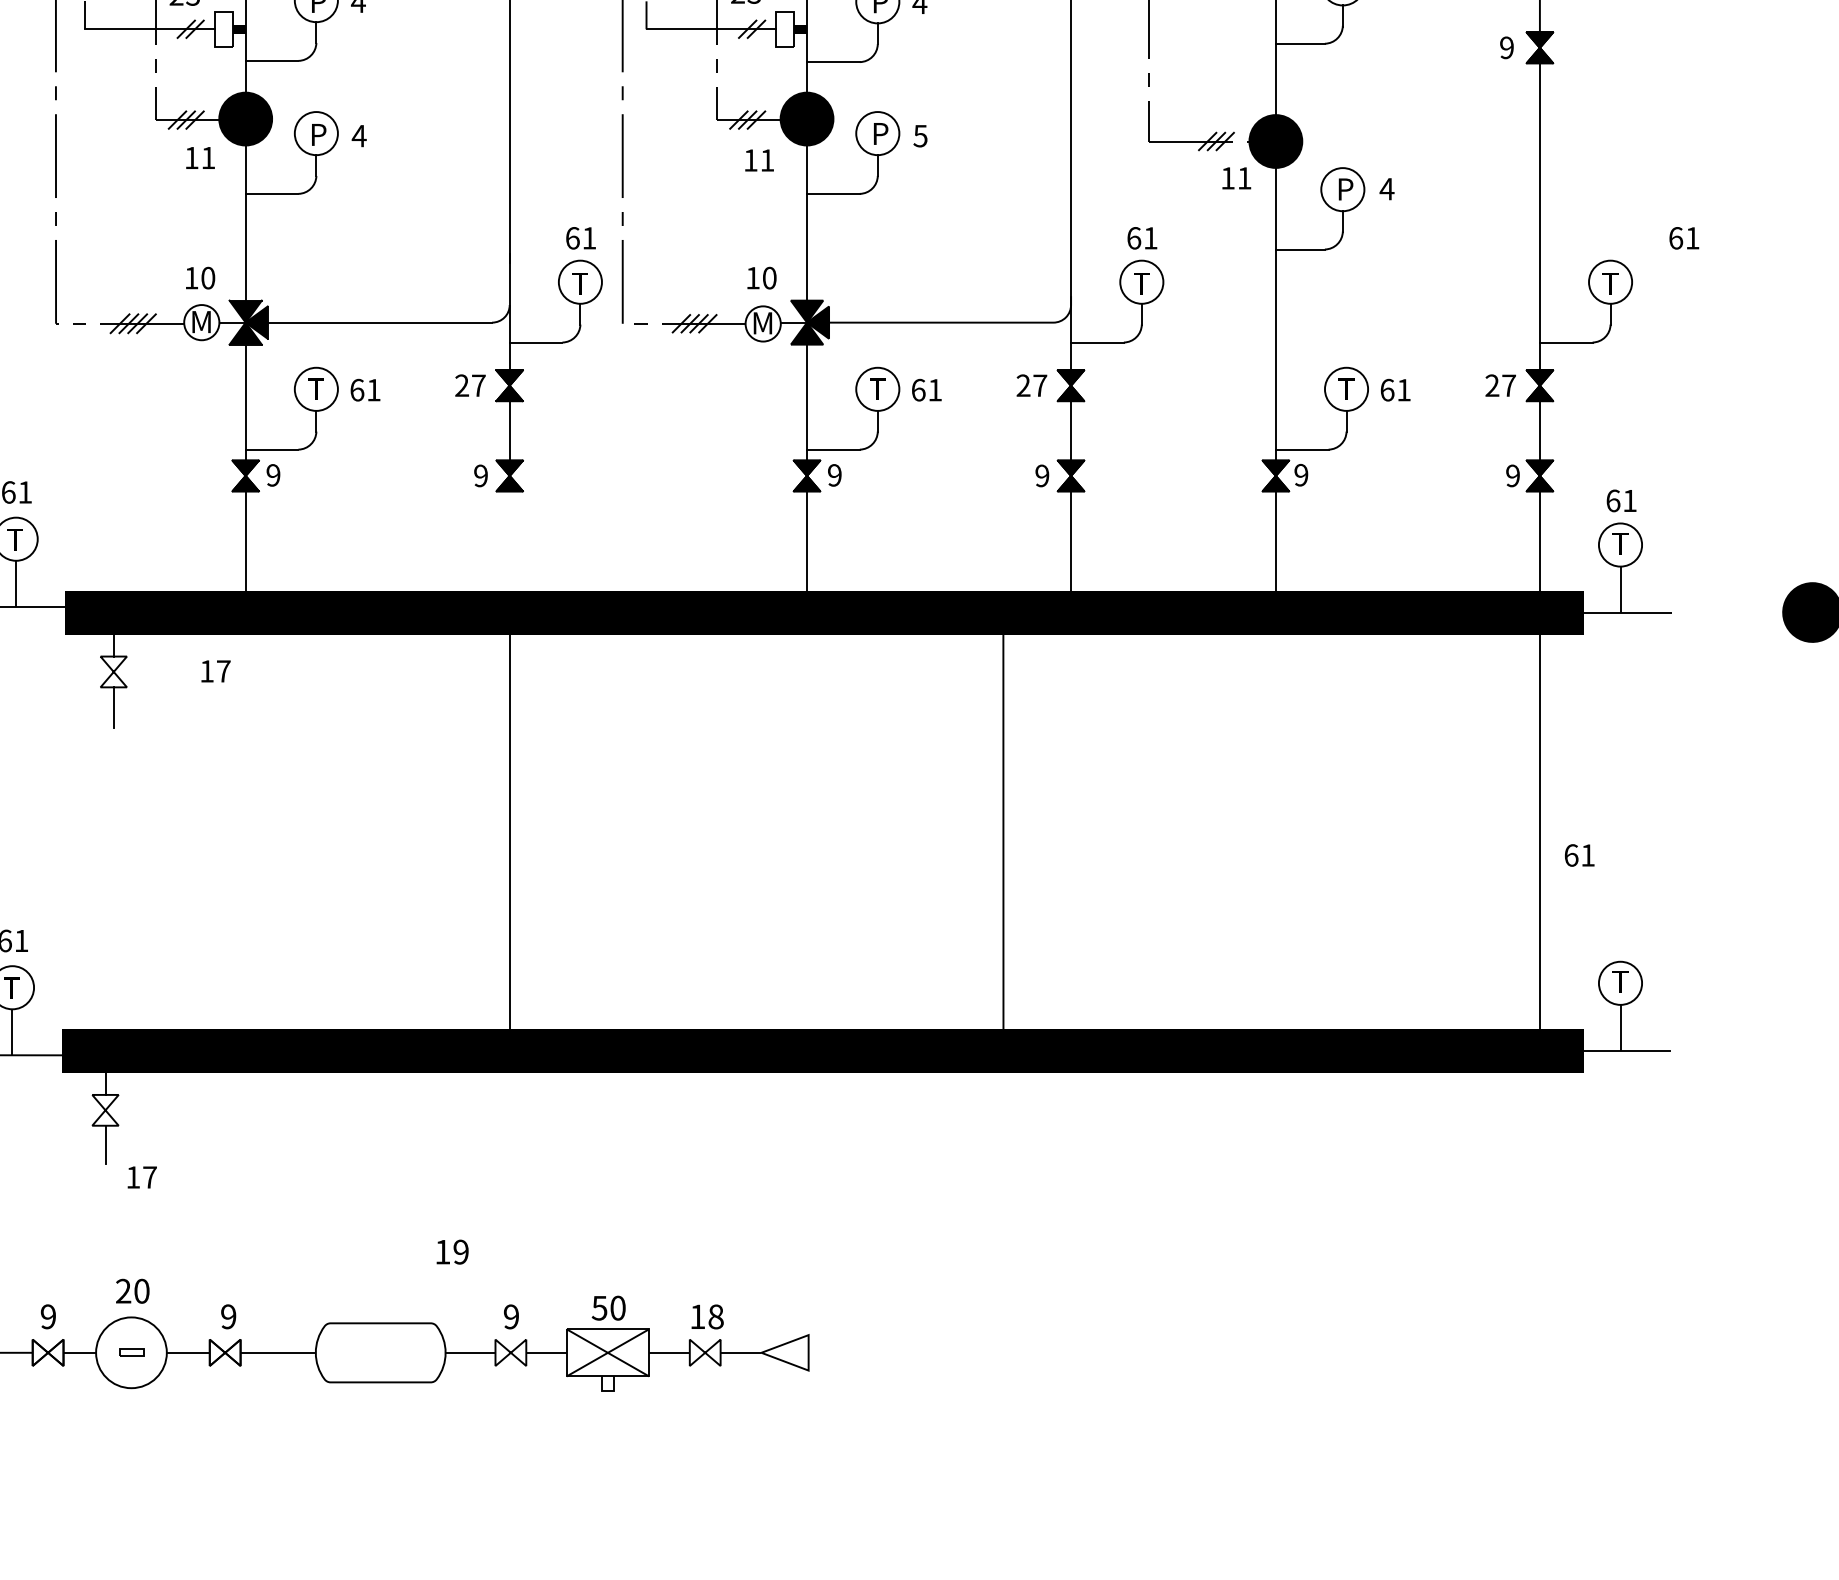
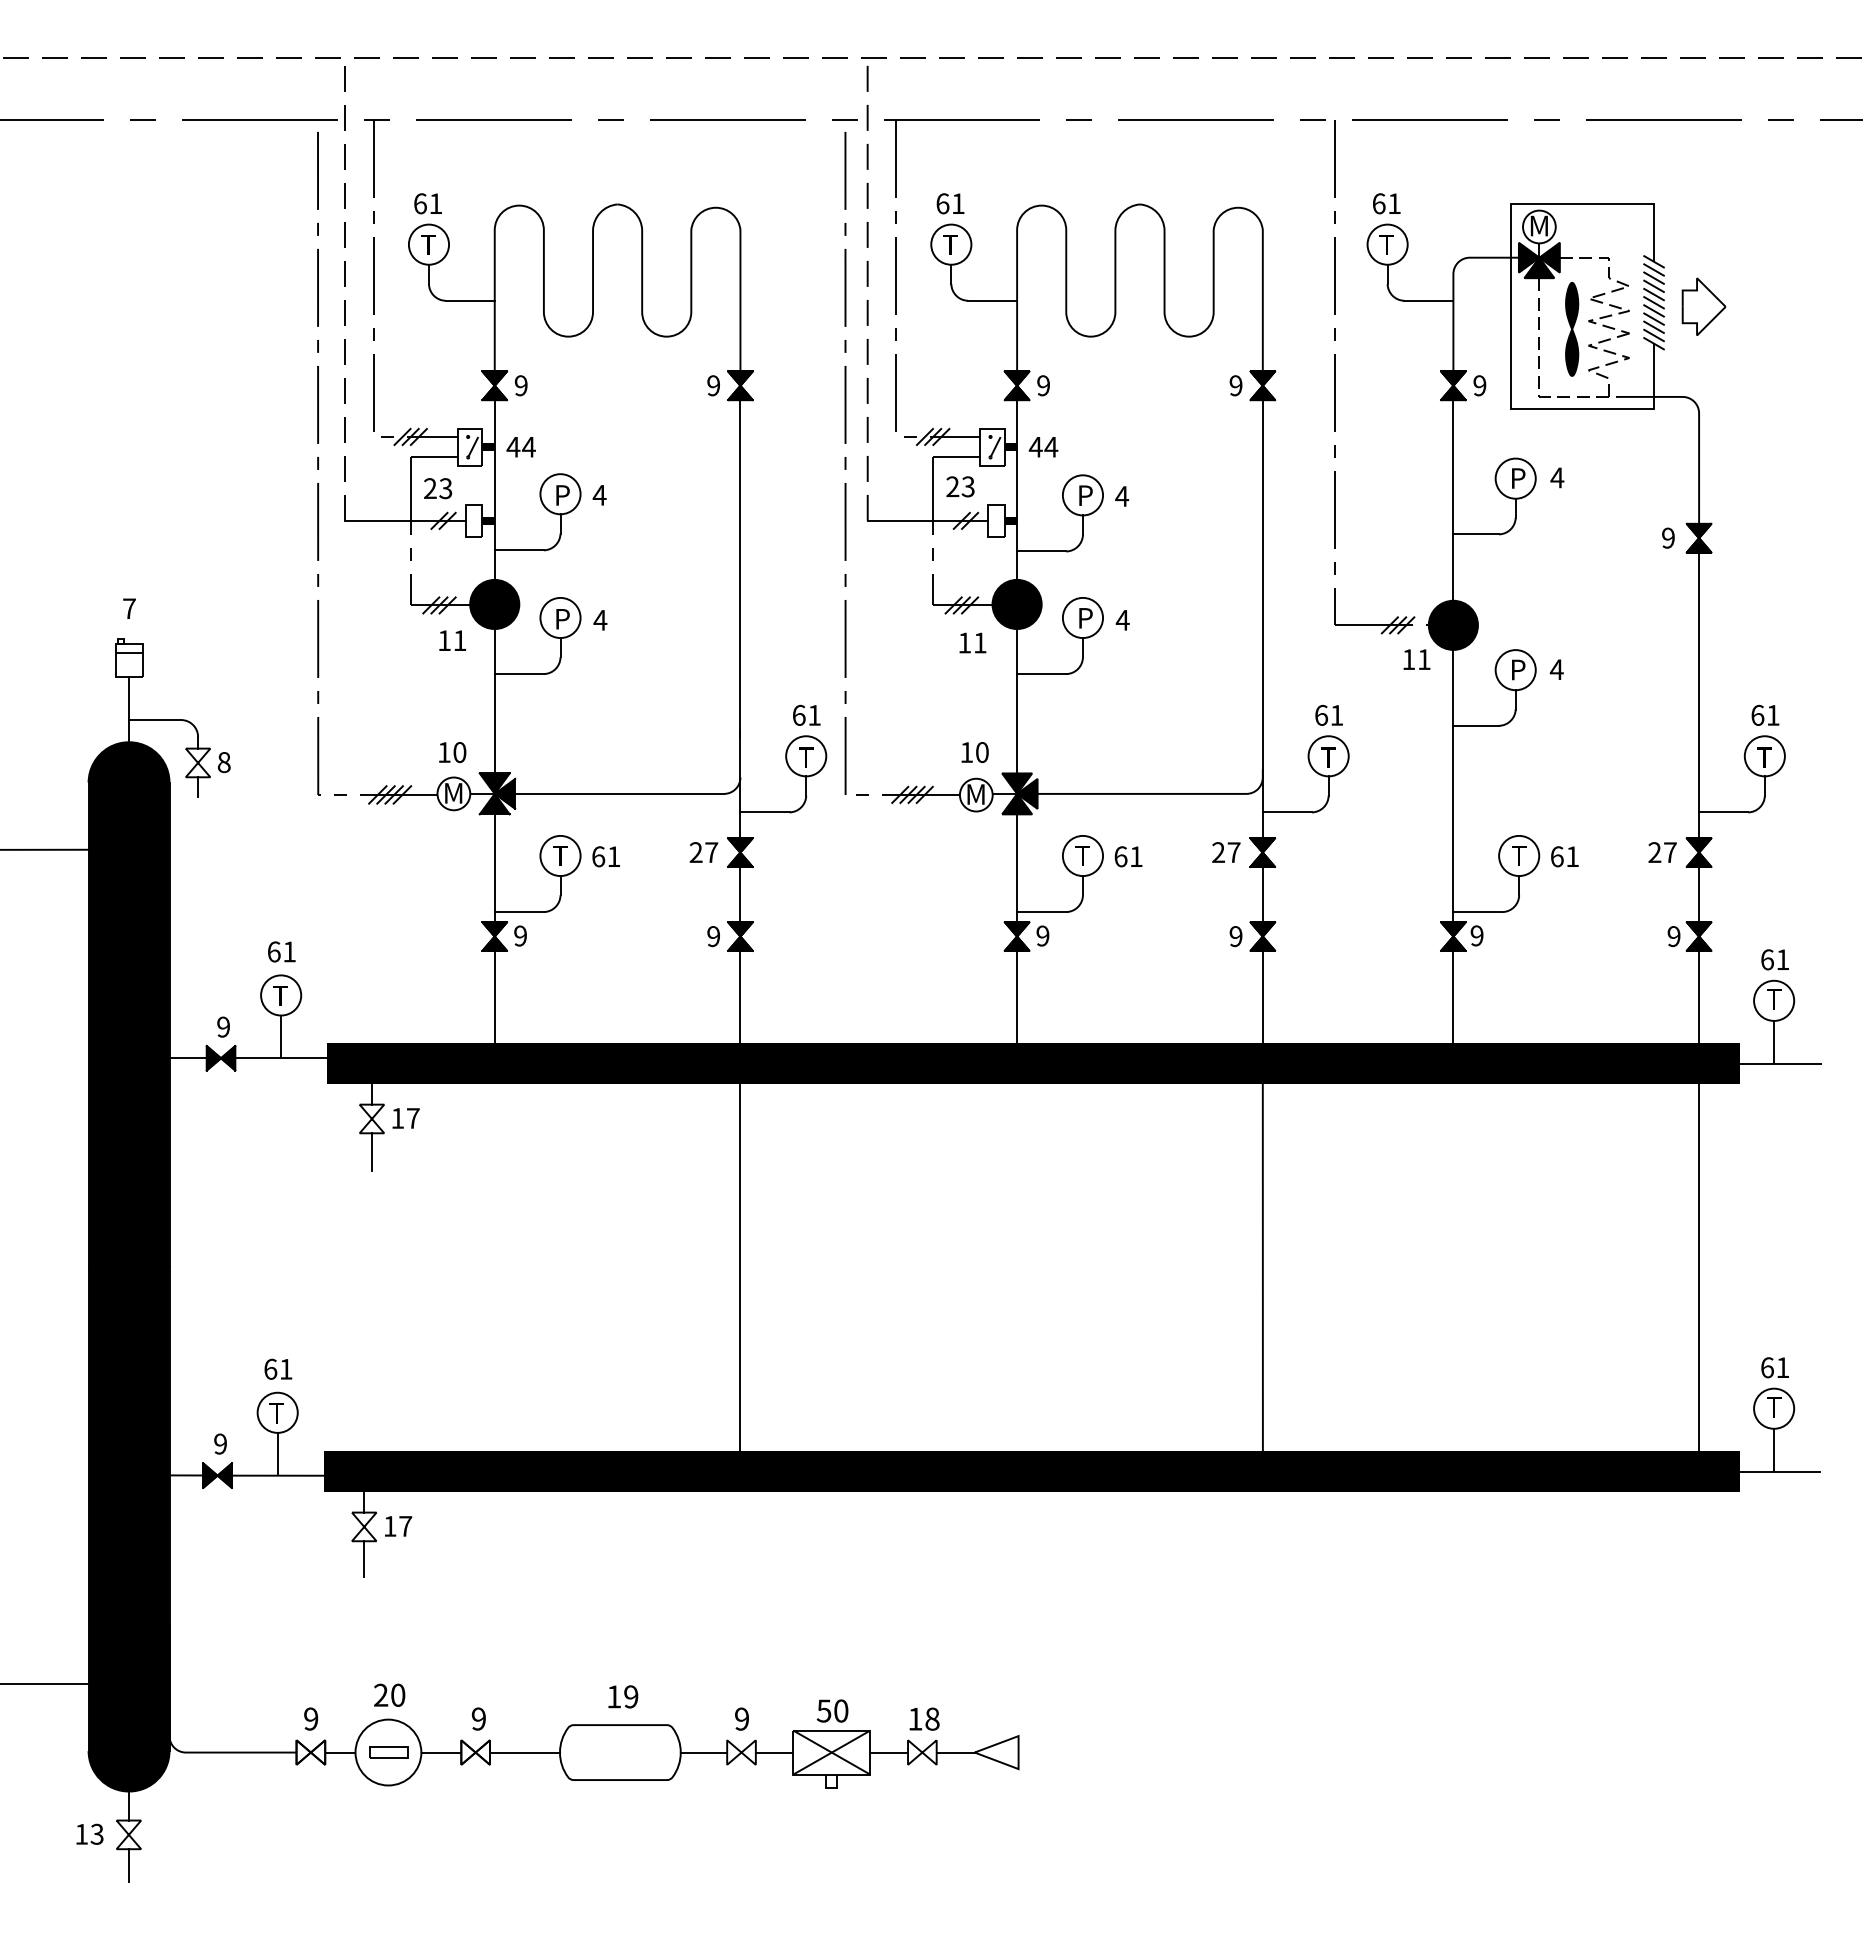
text: (920, 136) -> (1122, 620), 5 -> 4
text: (1684, 237) -> (1765, 714), moved
line: (509, 540) -> (740, 996), added
text: (215, 671) -> (405, 1118), moved
line: (1003, 828) -> (1262, 1264), moved
text: (1579, 855) -> (1774, 1367), moved
text: (142, 1177) -> (398, 1526), moved
text: (452, 1251) -> (623, 1696), moved
part: (131, 1352) -> (388, 1752), size x1.67

